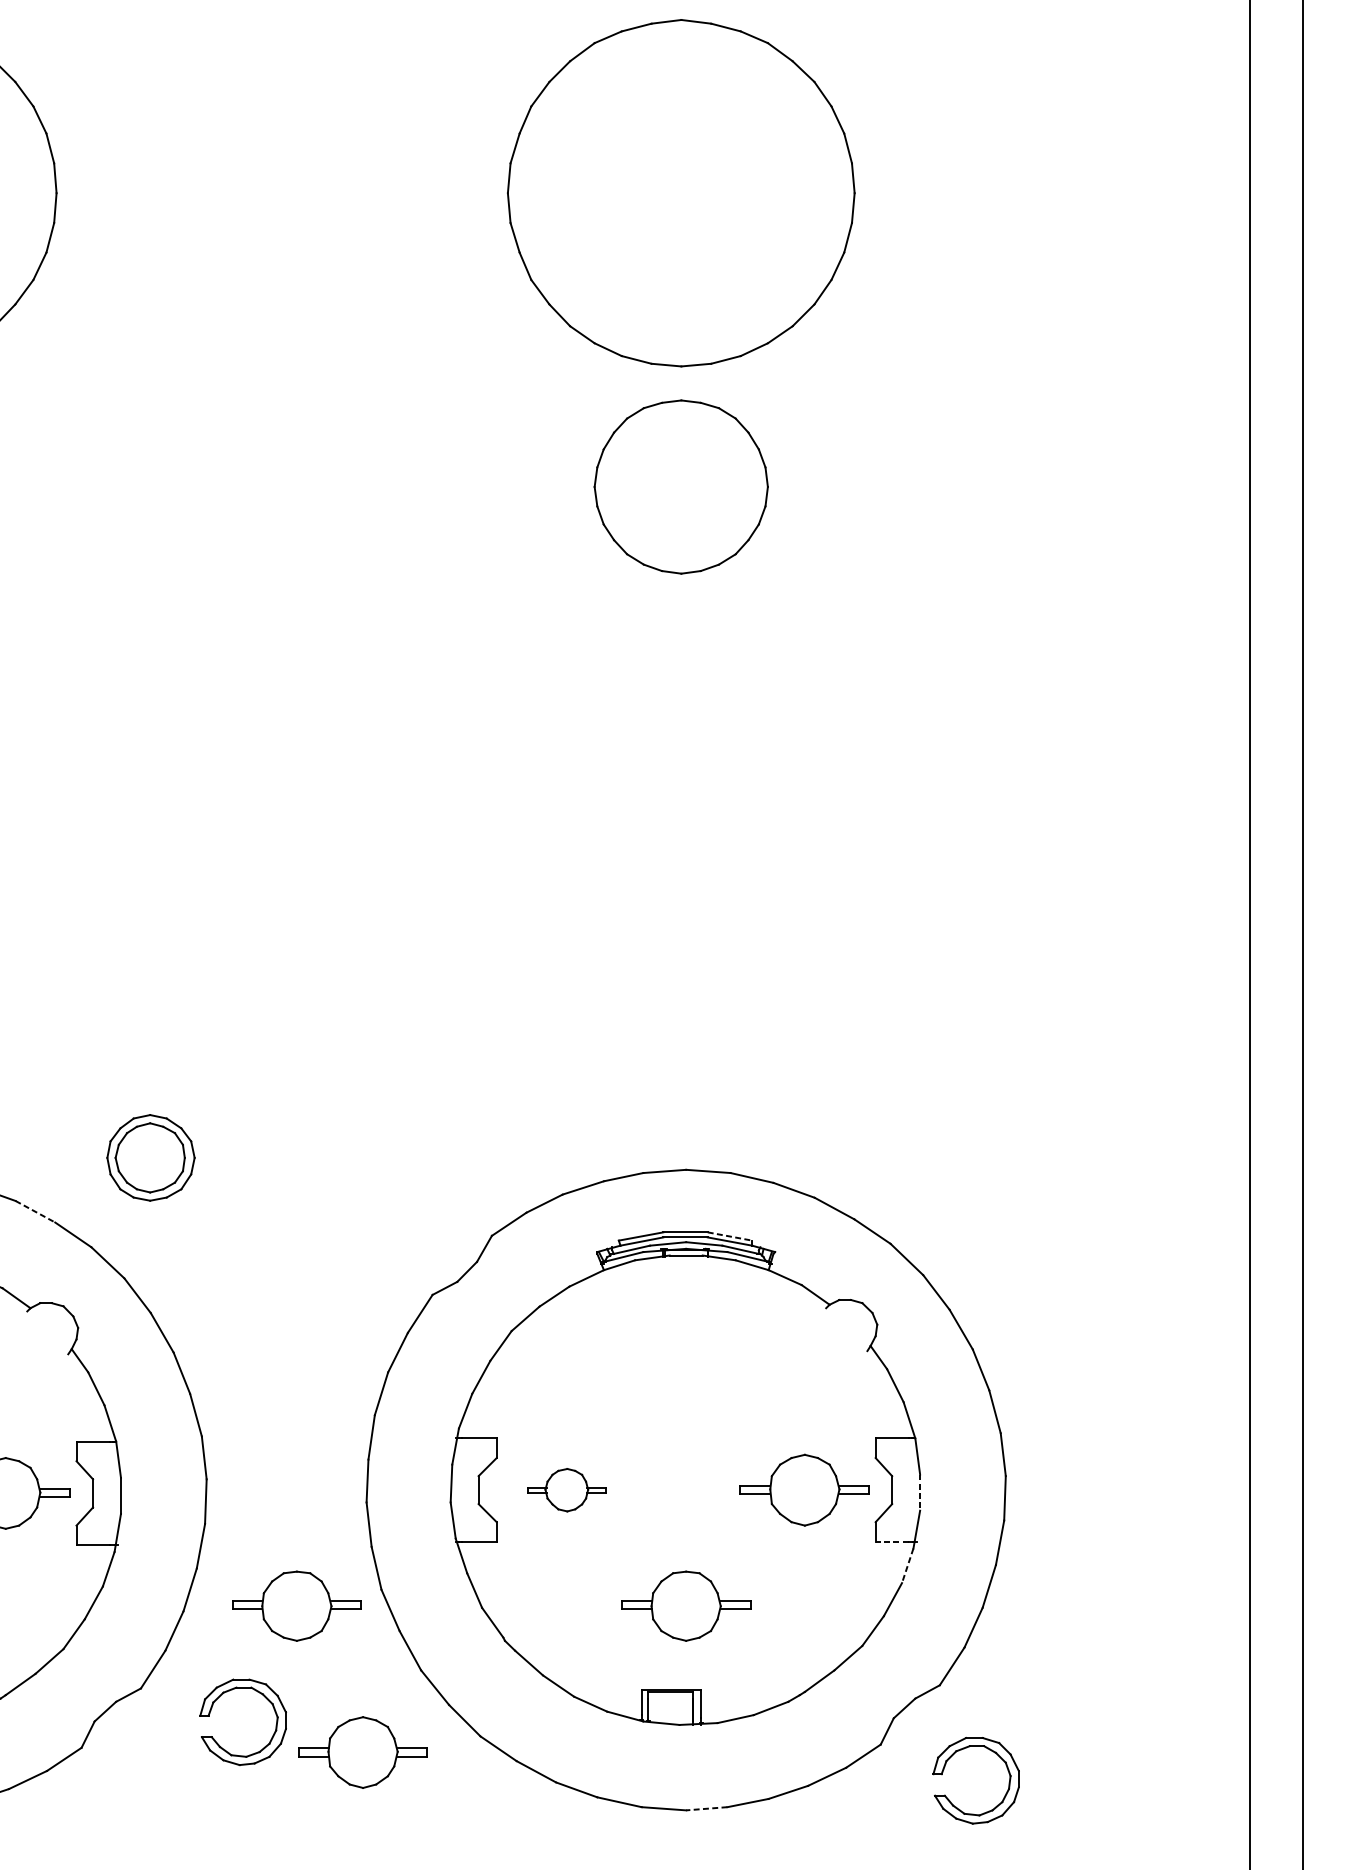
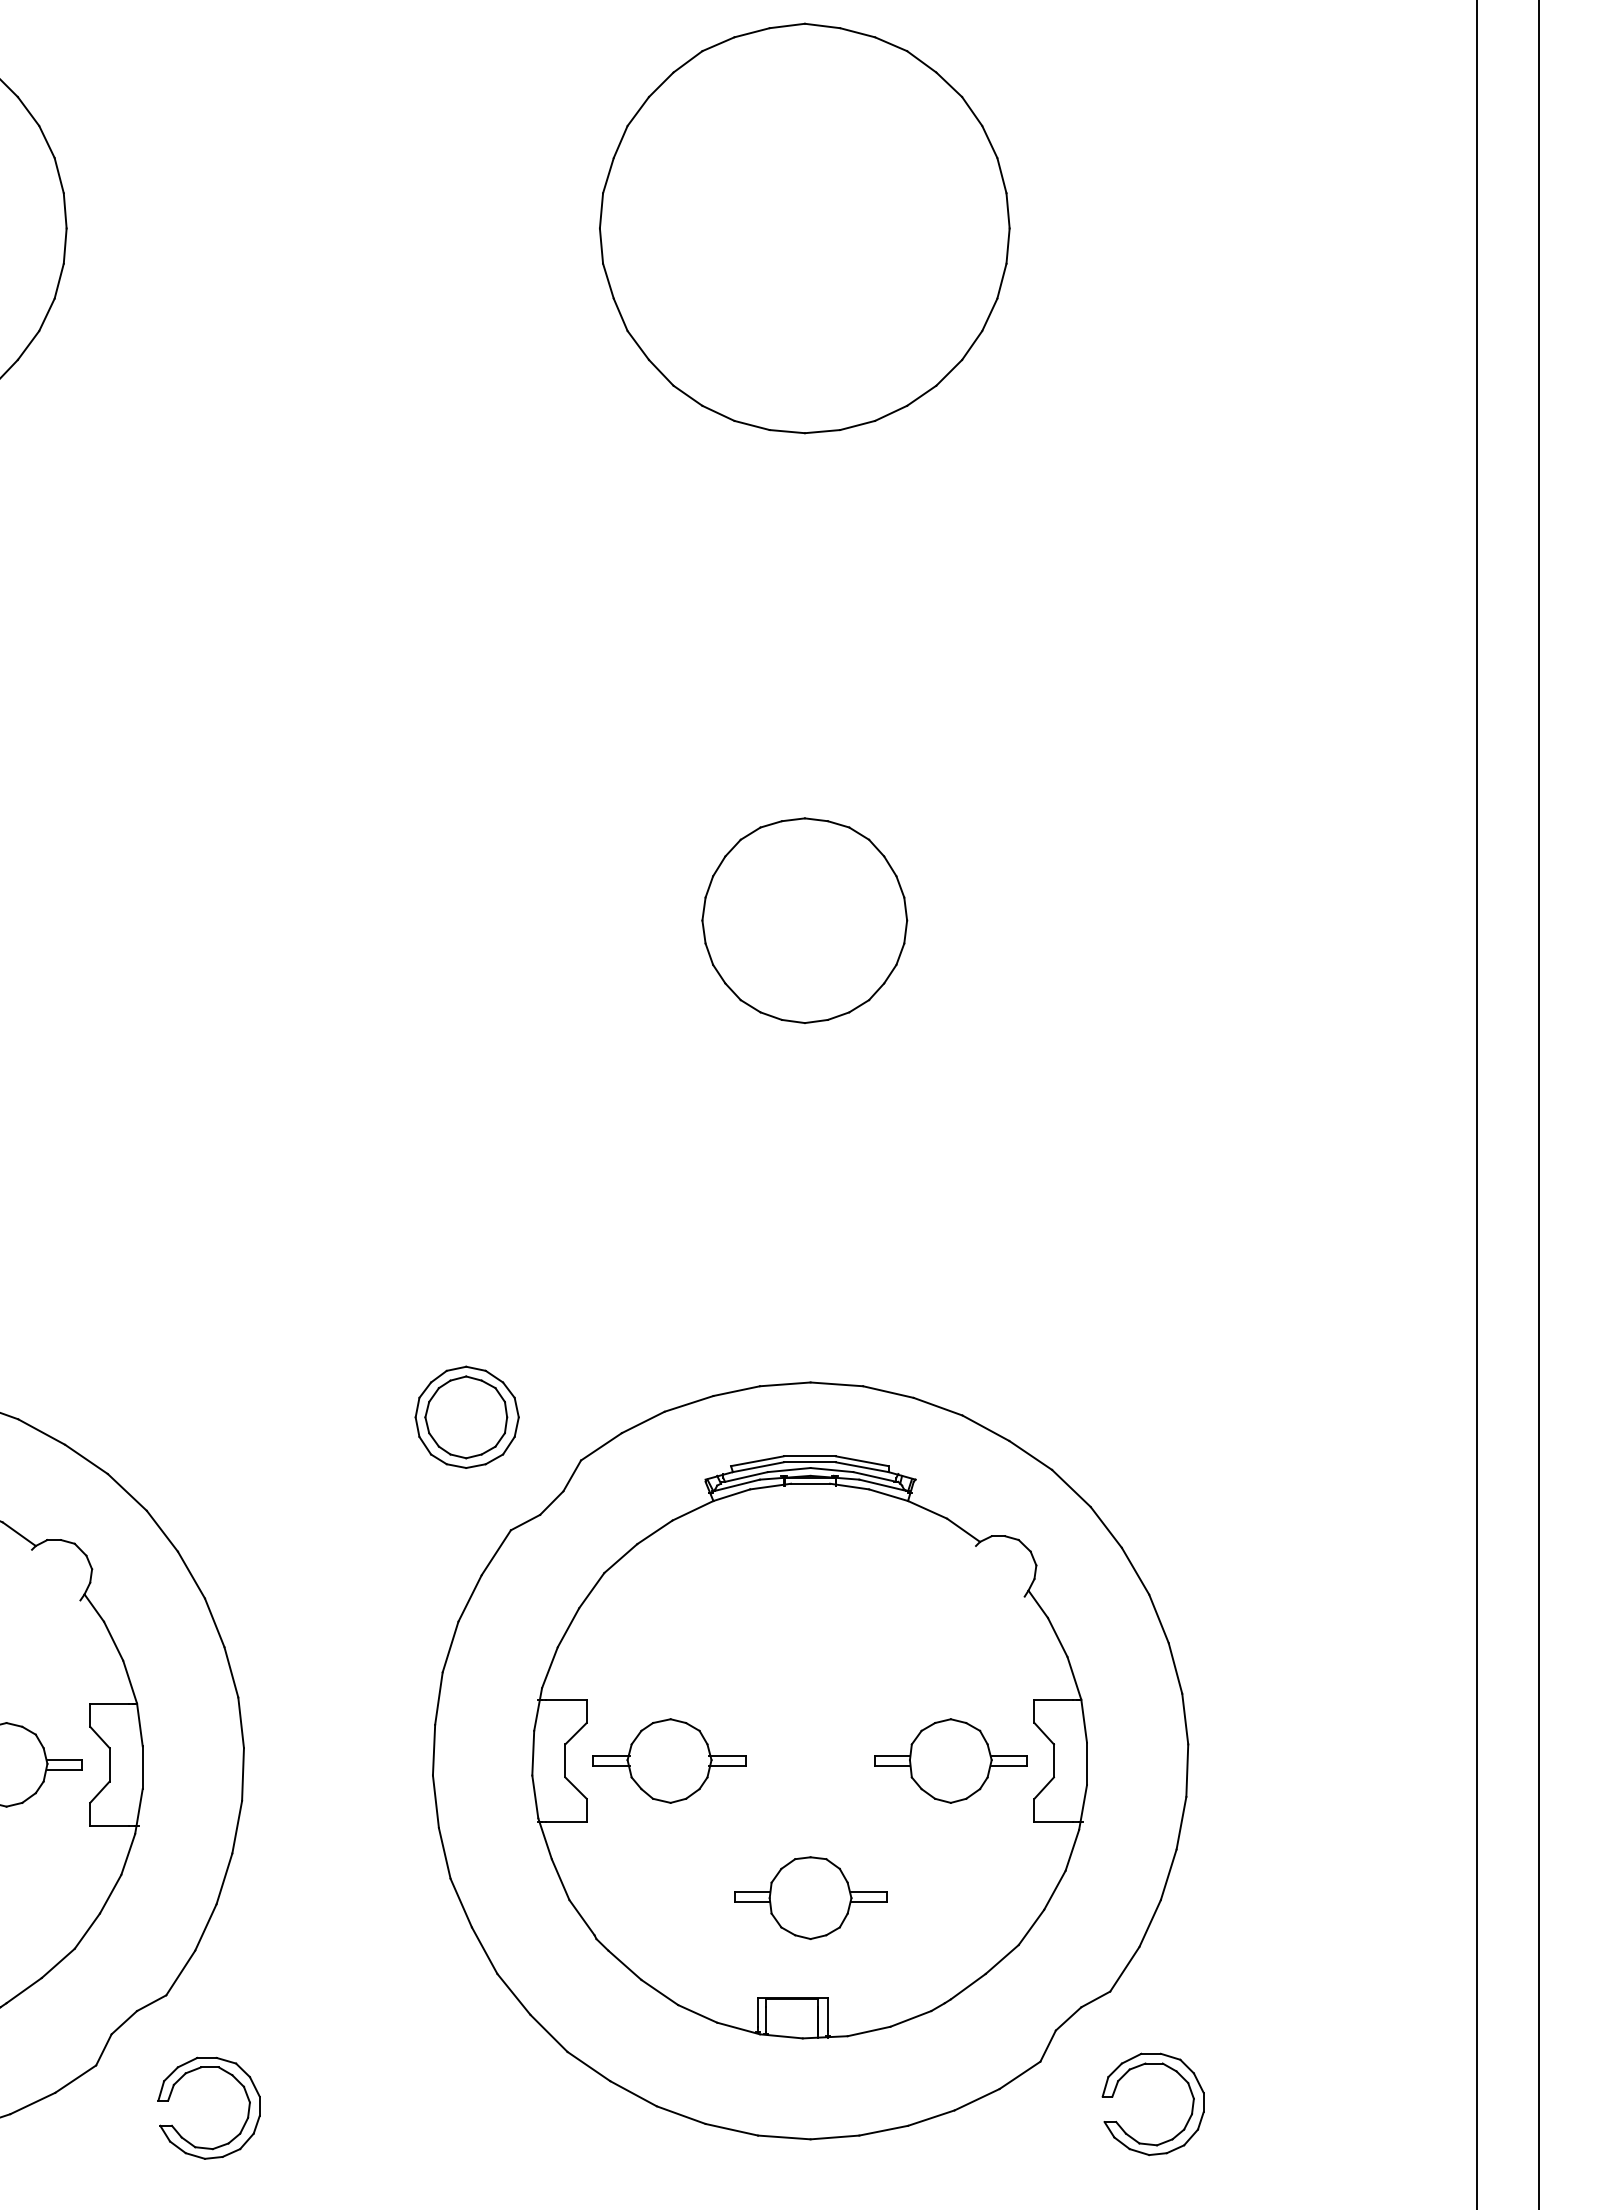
part: (681, 486) -> (804, 920), moved
part: (150, 1157) -> (466, 1416), moved
line: (35, 1212) -> (41, 1432), dashed -> solid
line: (730, 1236) -> (862, 1461), dashed -> solid
part: (566, 1489) -> (669, 1760), size x1.67
line: (919, 1493) -> (1086, 1764), dashed -> solid
line: (891, 1542) -> (1053, 1822), dashed -> solid
line: (907, 1565) -> (1072, 1850), dashed -> solid
part: (296, 1605) -> (350, 1897), removed
part: (216, 1741) -> (177, 2130), moved
part: (362, 1752) -> (428, 2070), removed
line: (706, 1808) -> (834, 2137), dashed -> solid

